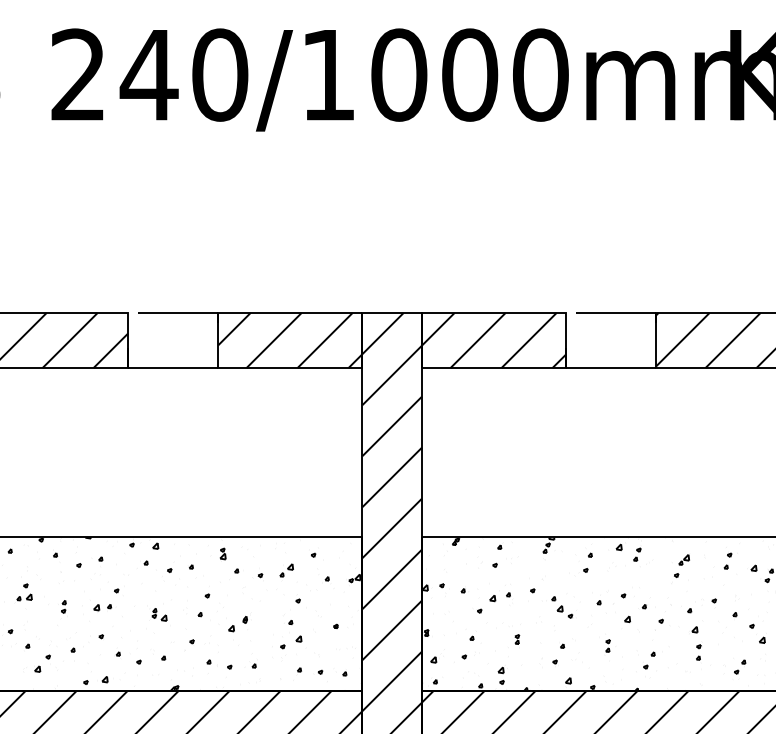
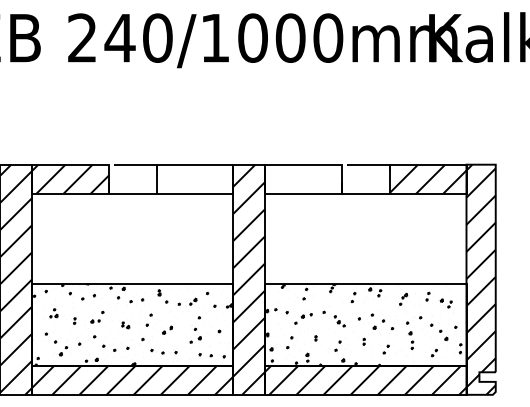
hatch: (289, 338) -> (194, 178), removed
hatch: (494, 338) -> (303, 178), removed

